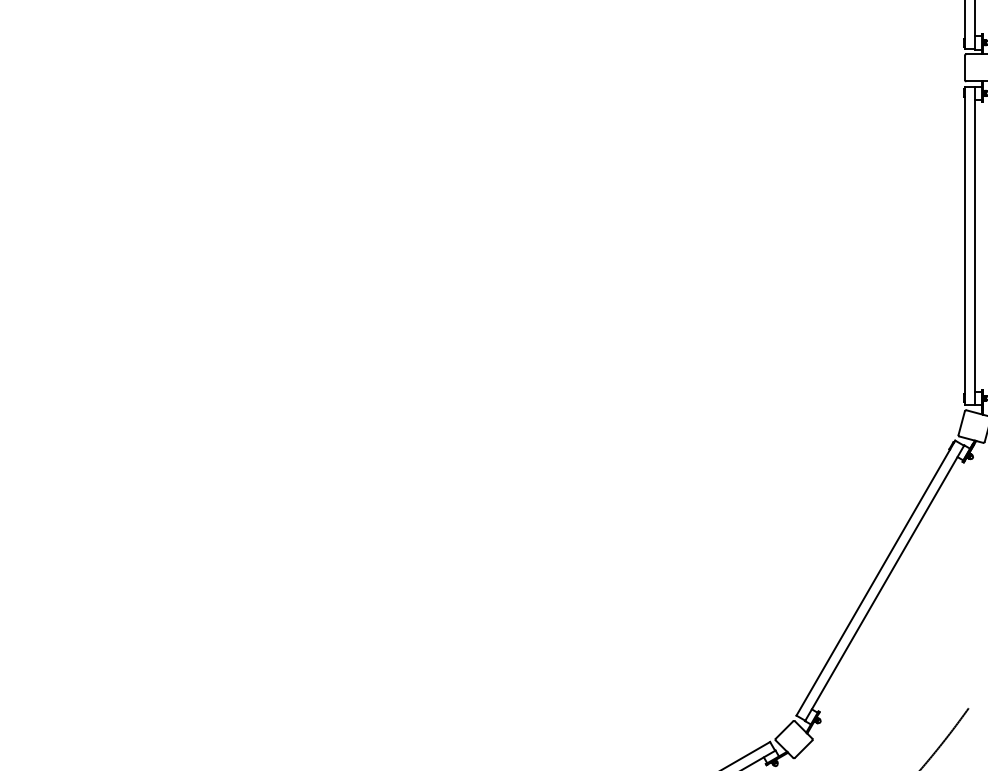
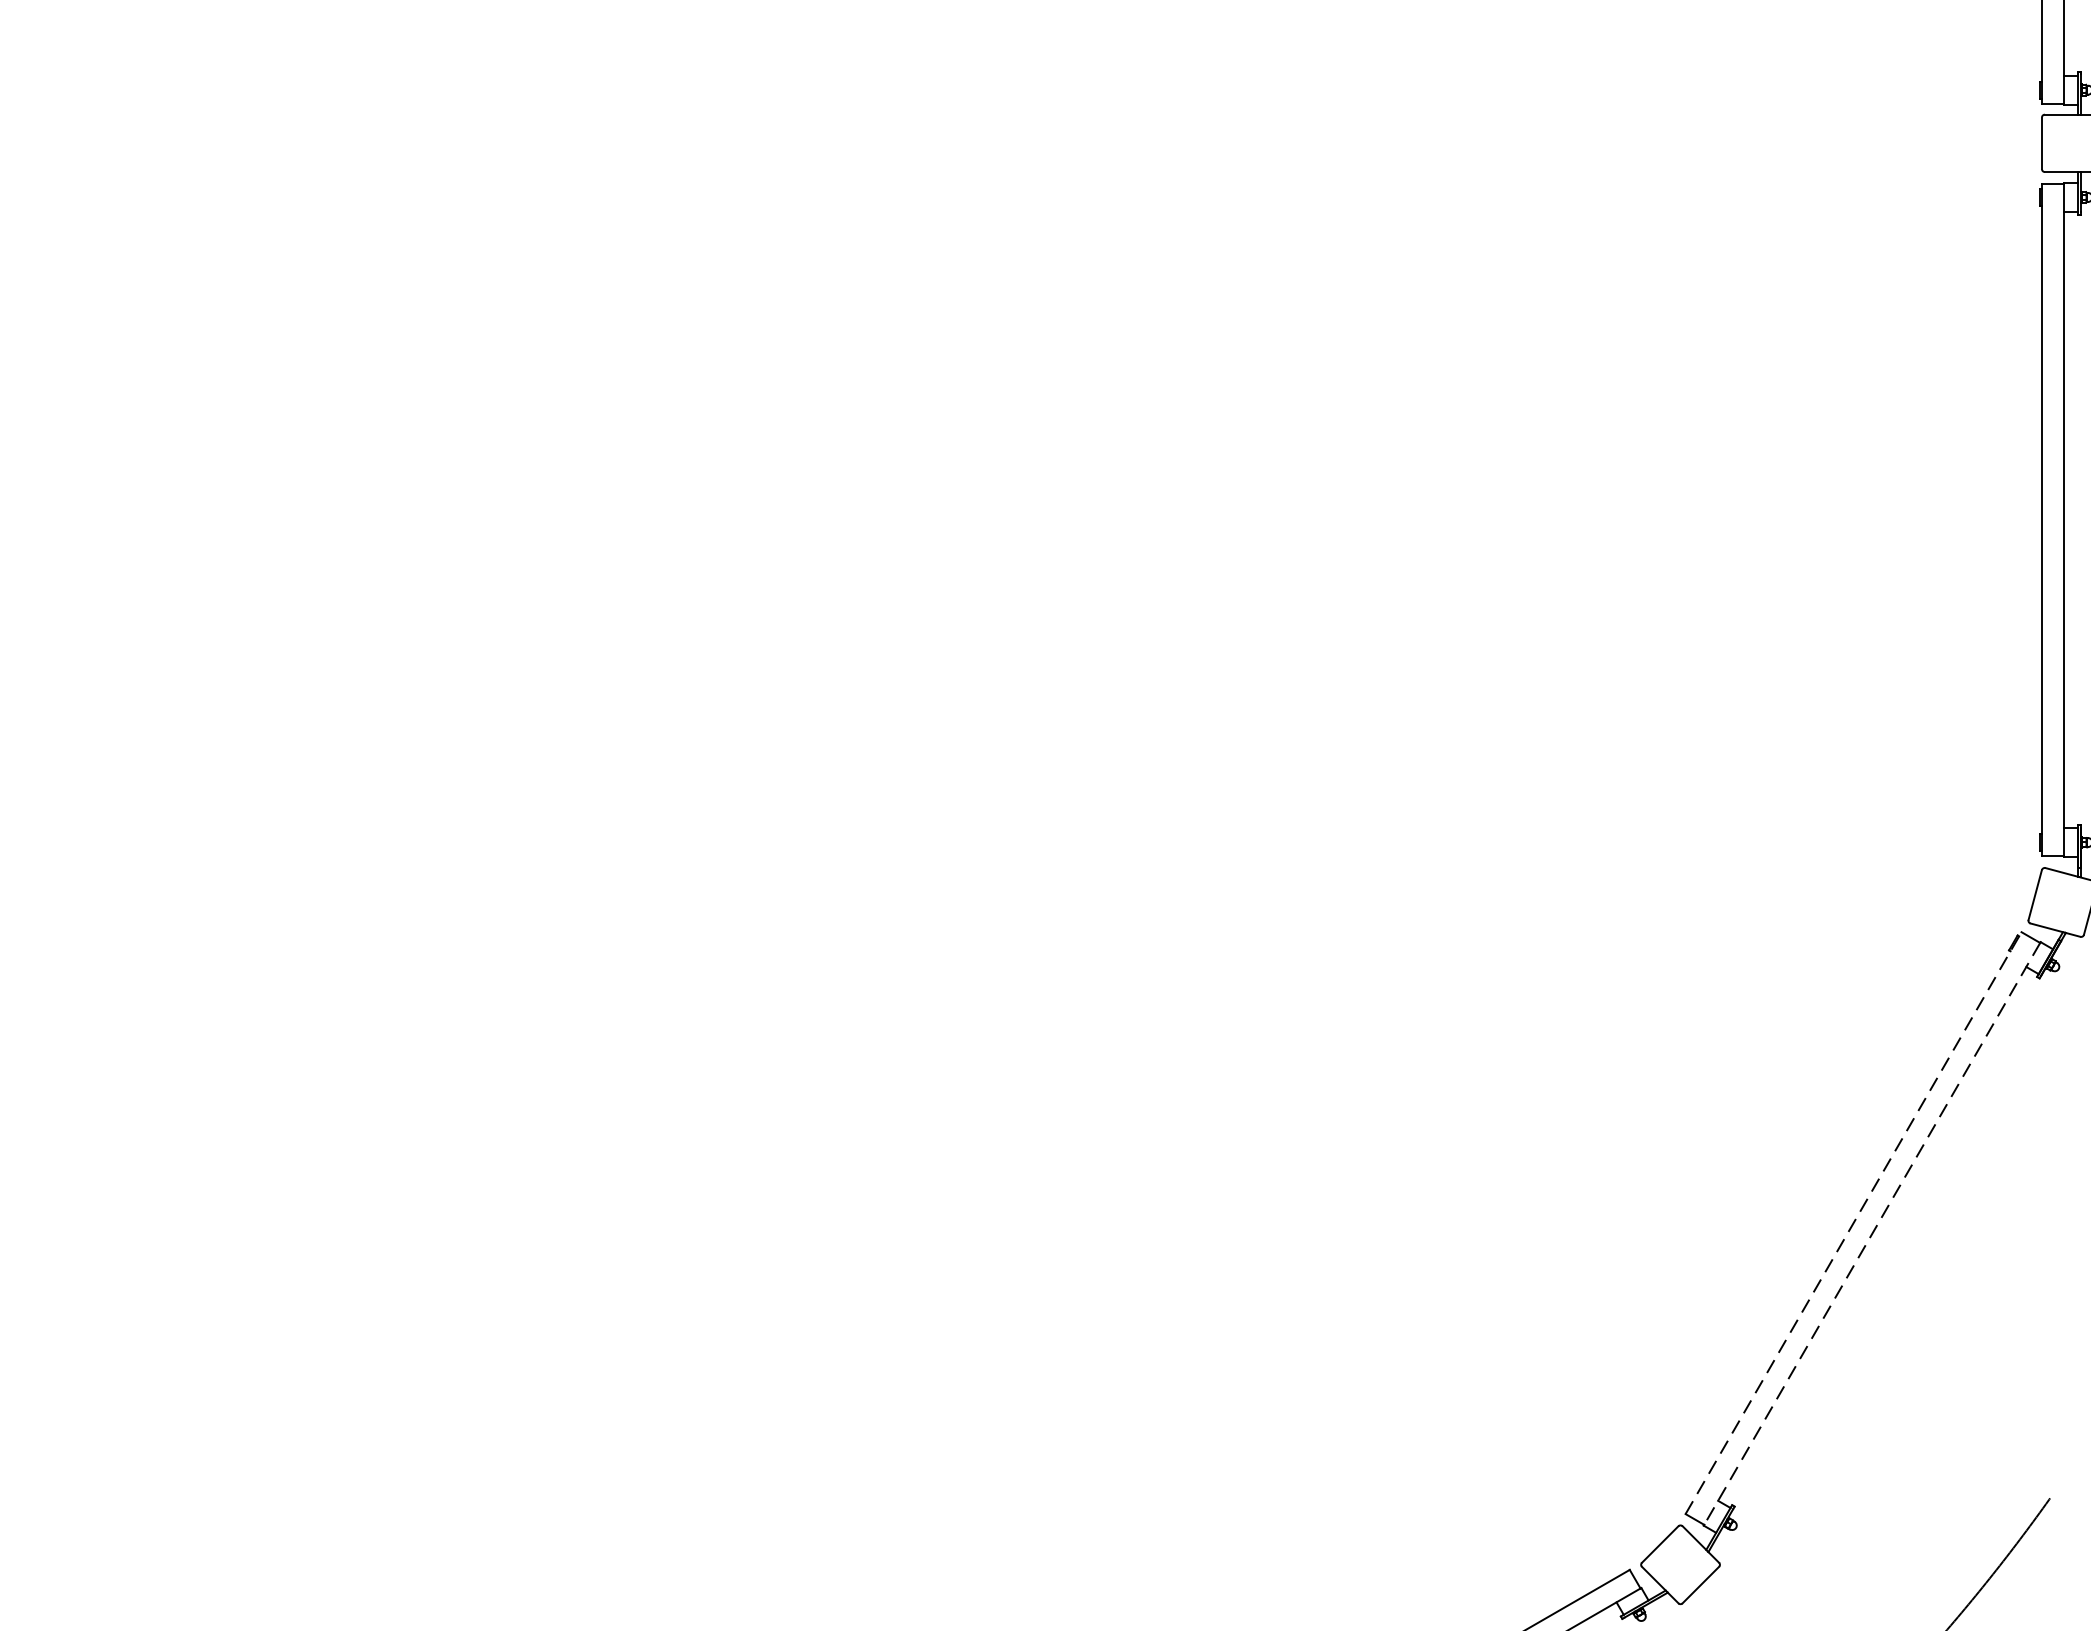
line: (875, 578) -> (1852, 1223), solid -> dashed
line: (884, 583) -> (1871, 1234), solid -> dashed

